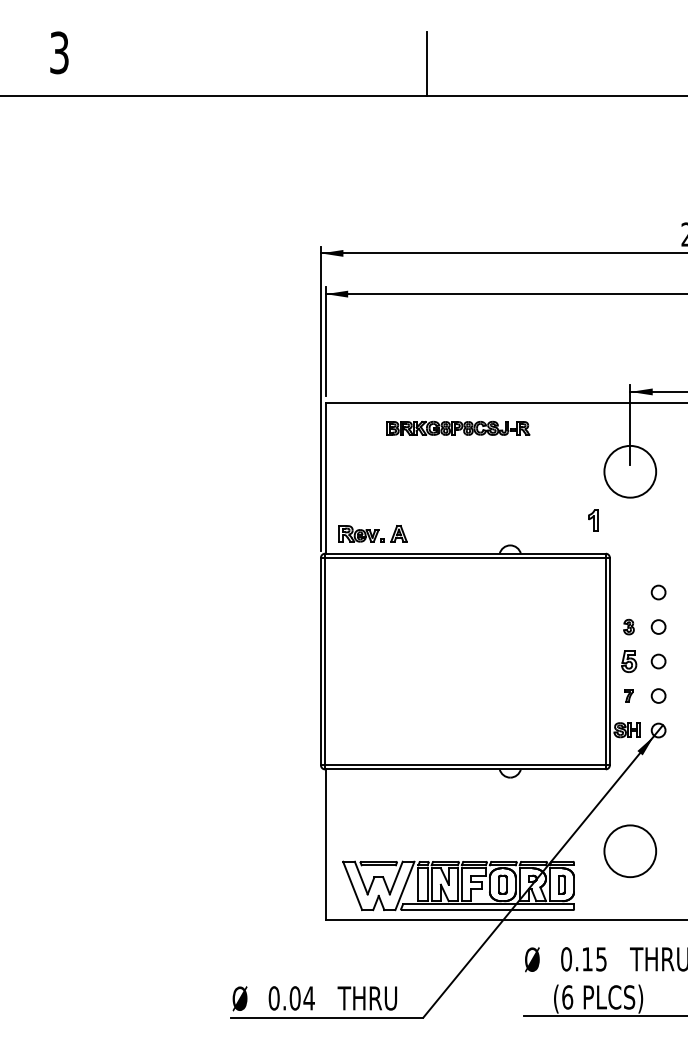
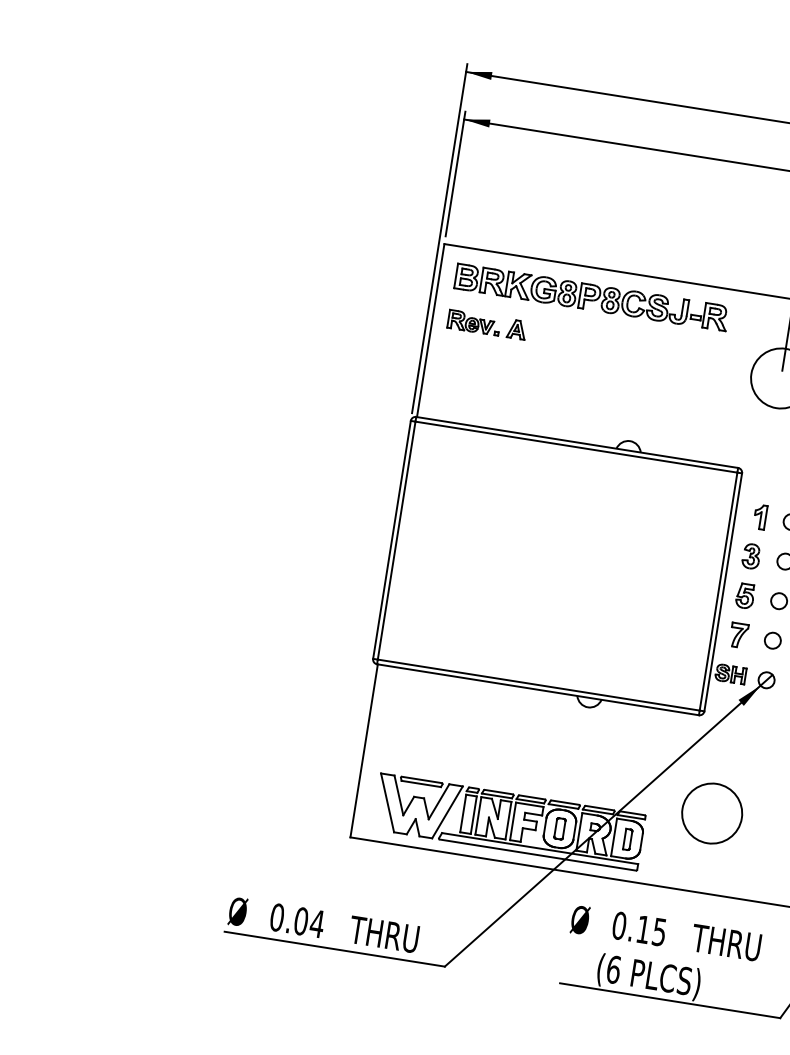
part: (458, 428) -> (591, 297), size x1.67
part: (593, 520) -> (760, 517), moved
part: (372, 533) -> (486, 324), moved
part: (628, 626) -> (750, 555), size x1.43
part: (628, 695) -> (738, 634), size x1.67

